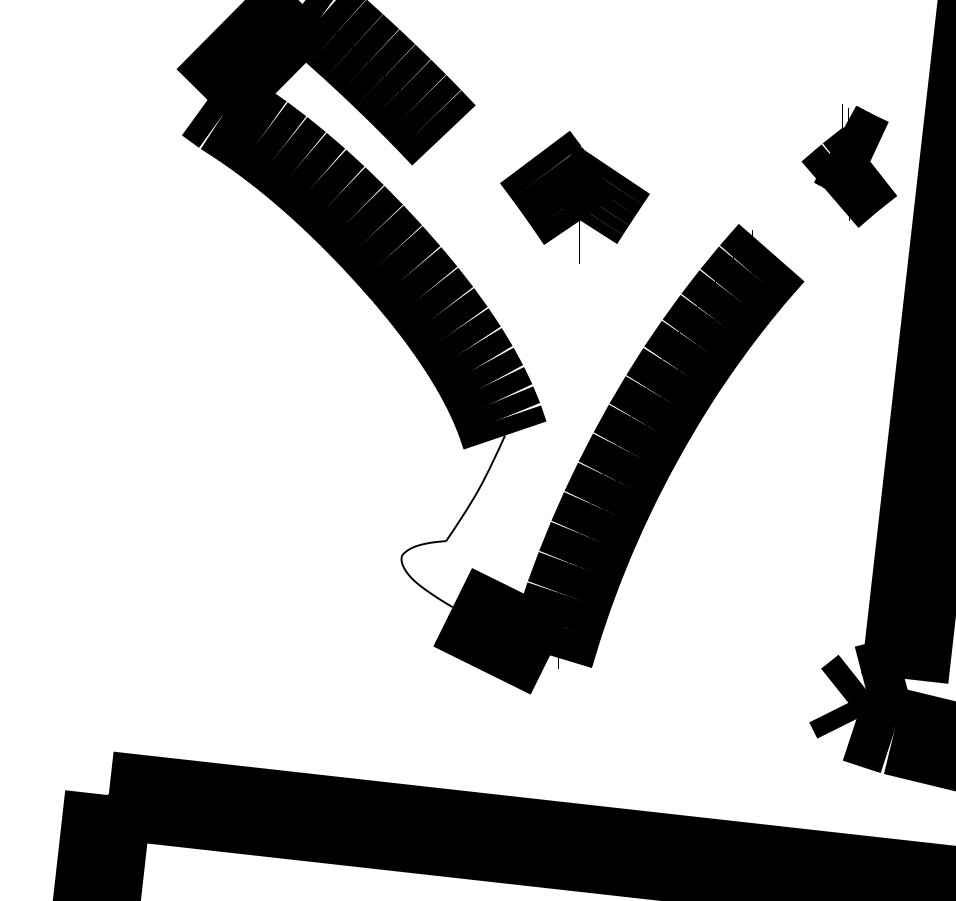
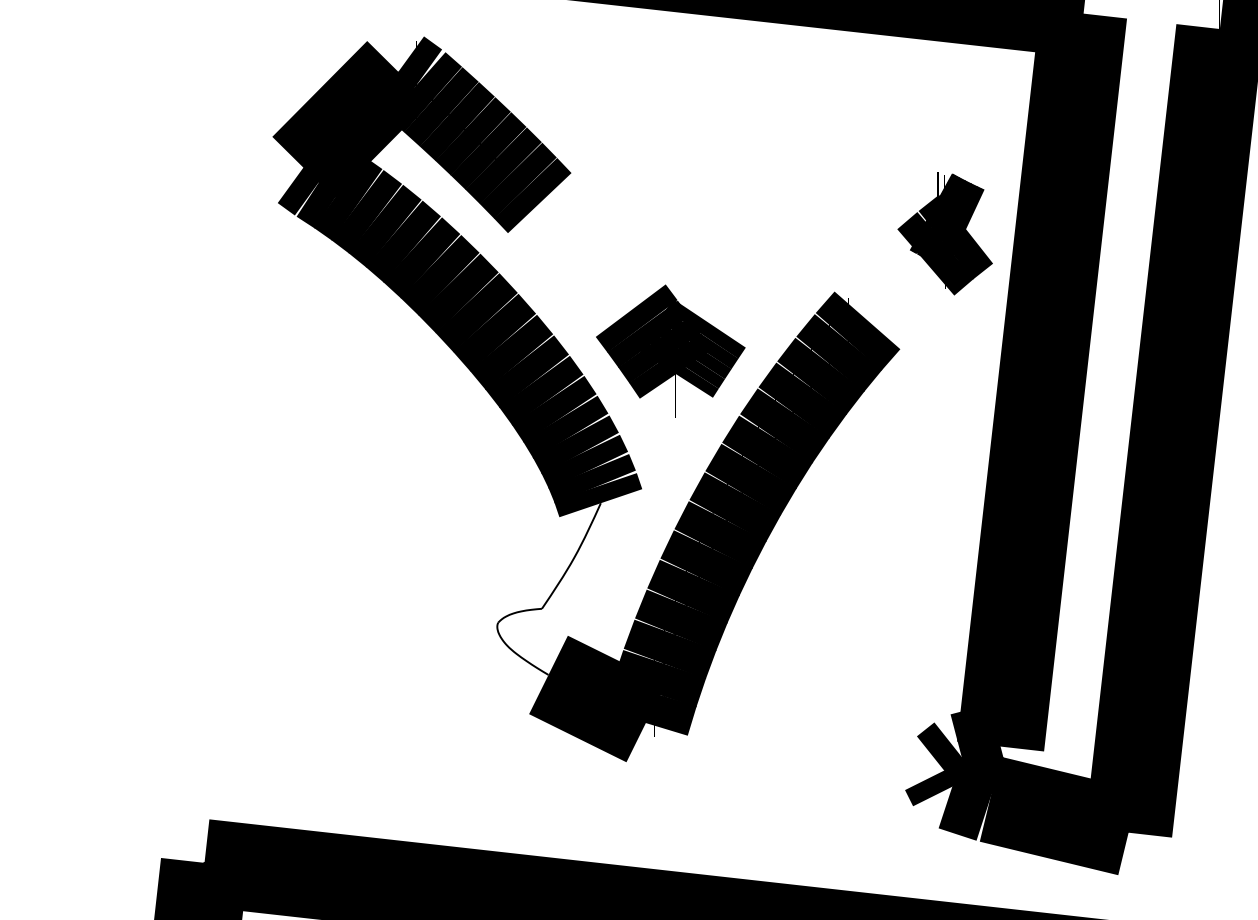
part: (574, 196) -> (670, 350), moved

